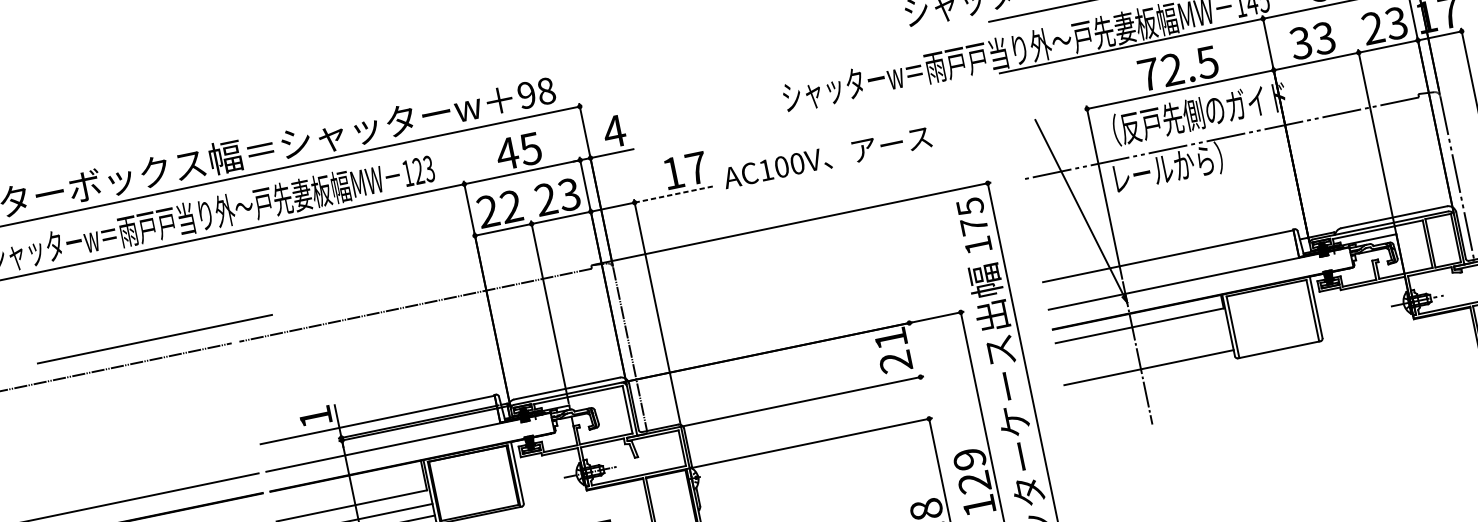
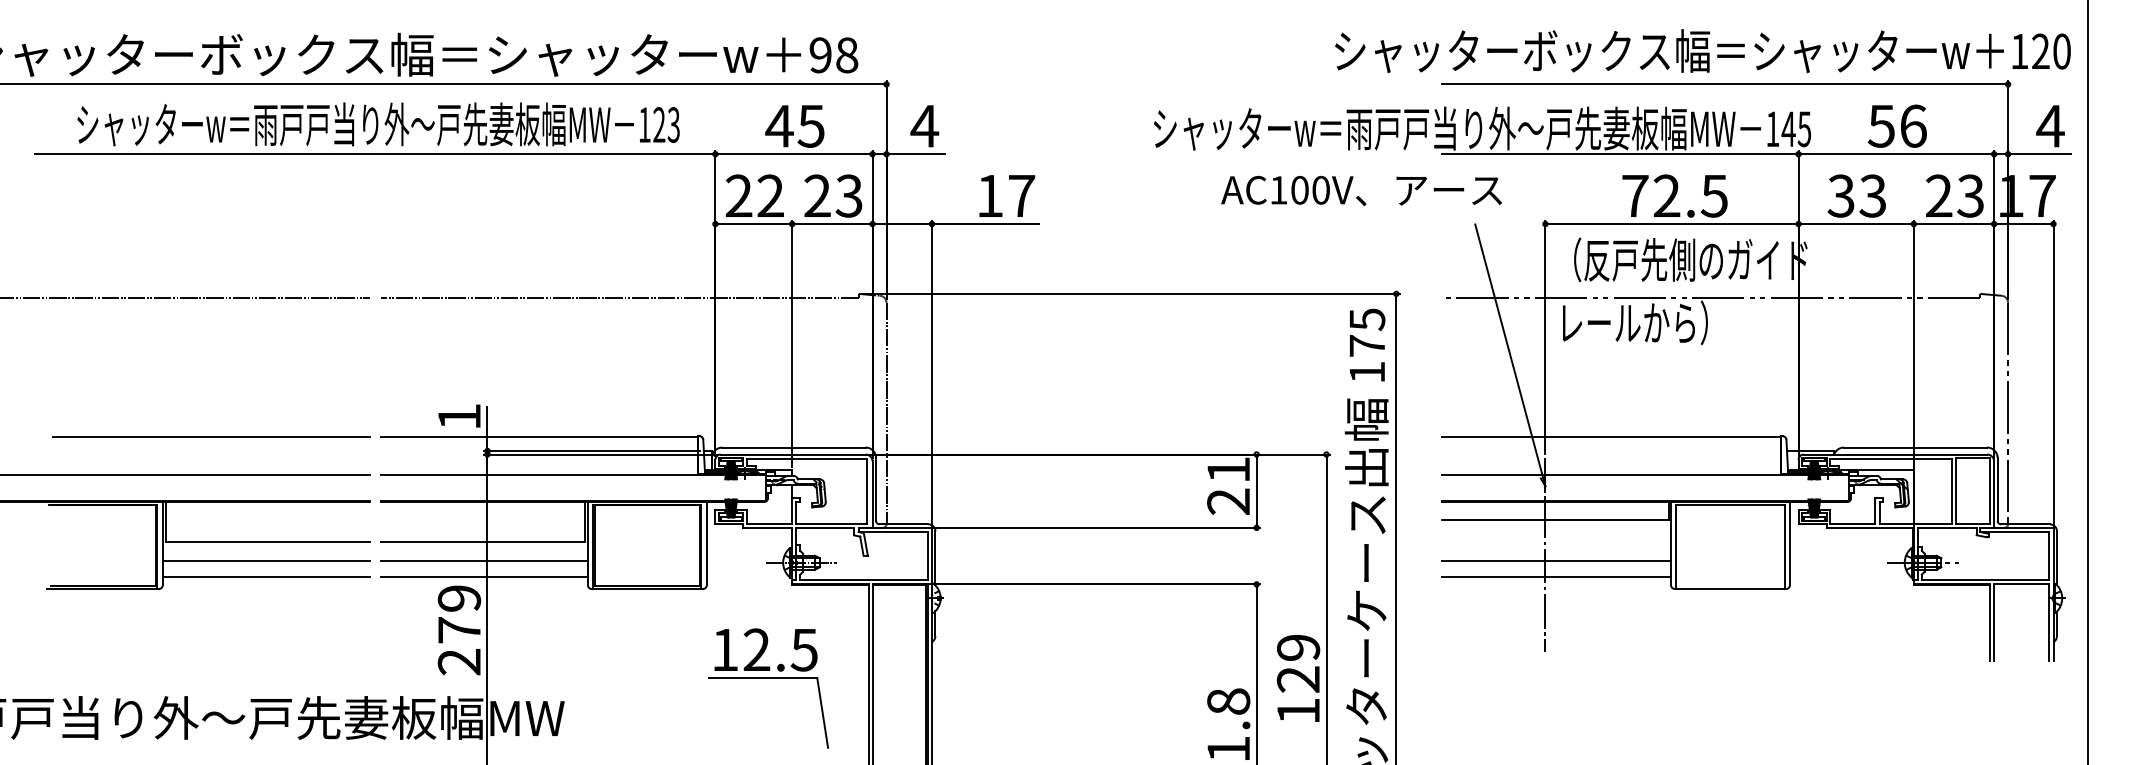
text: (827, 157) -> (1361, 190), moved
line: (674, 194) -> (985, 224), dashed -> solid
line: (154, 338) -> (211, 436), moved
line: (914, 349) -> (1256, 490), added
line: (1146, 356) -> (1556, 561), added

